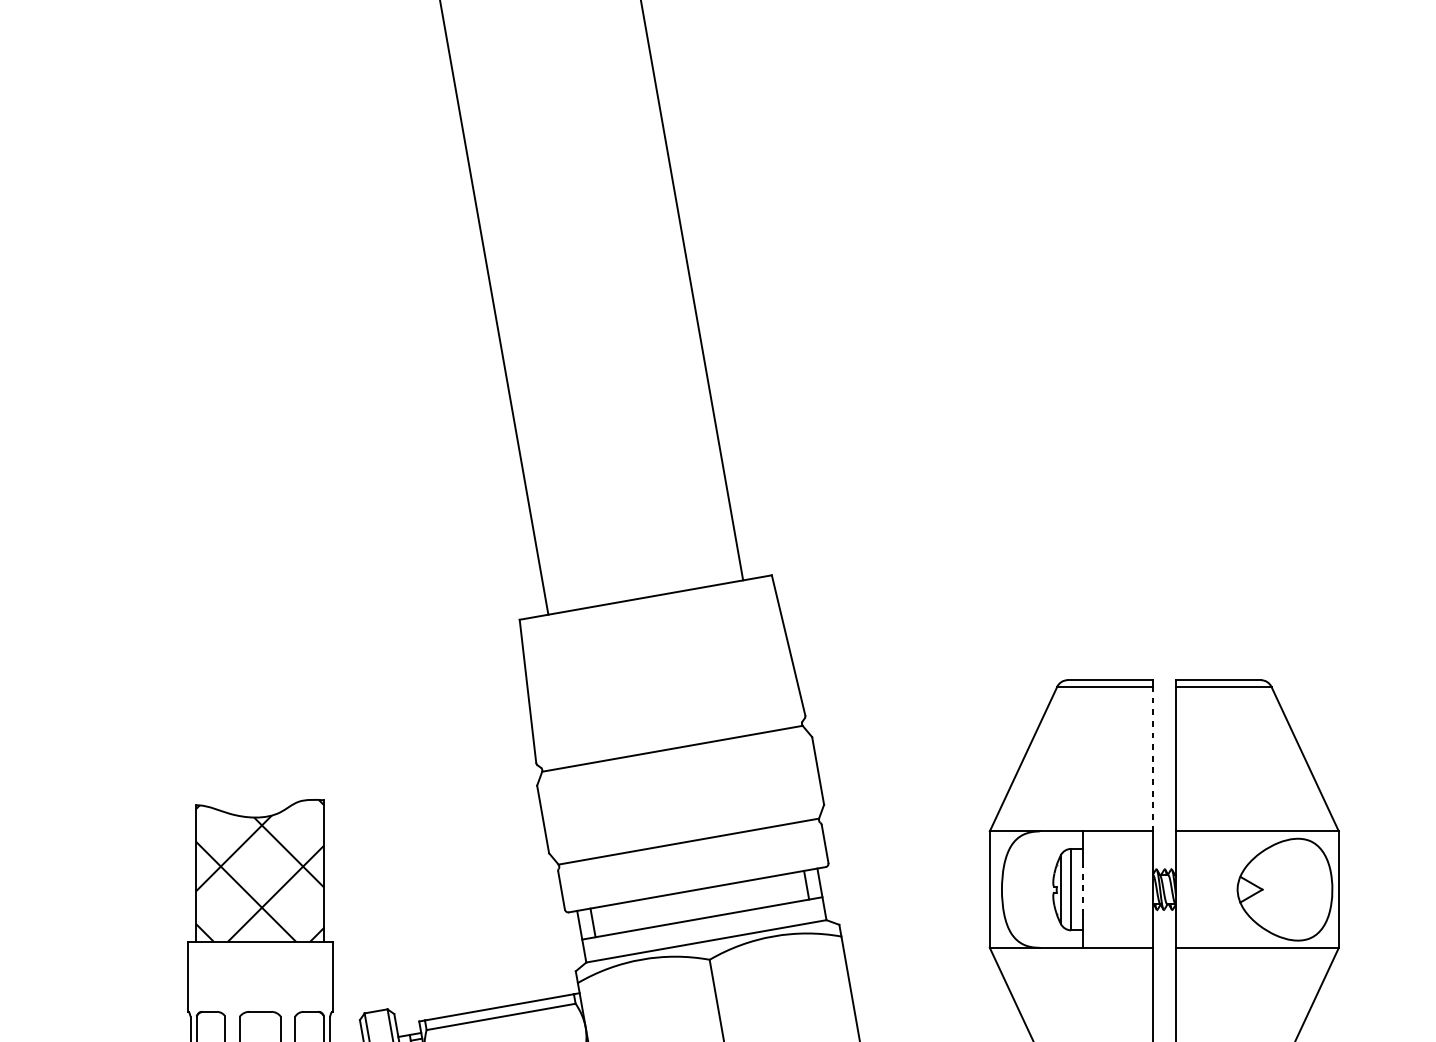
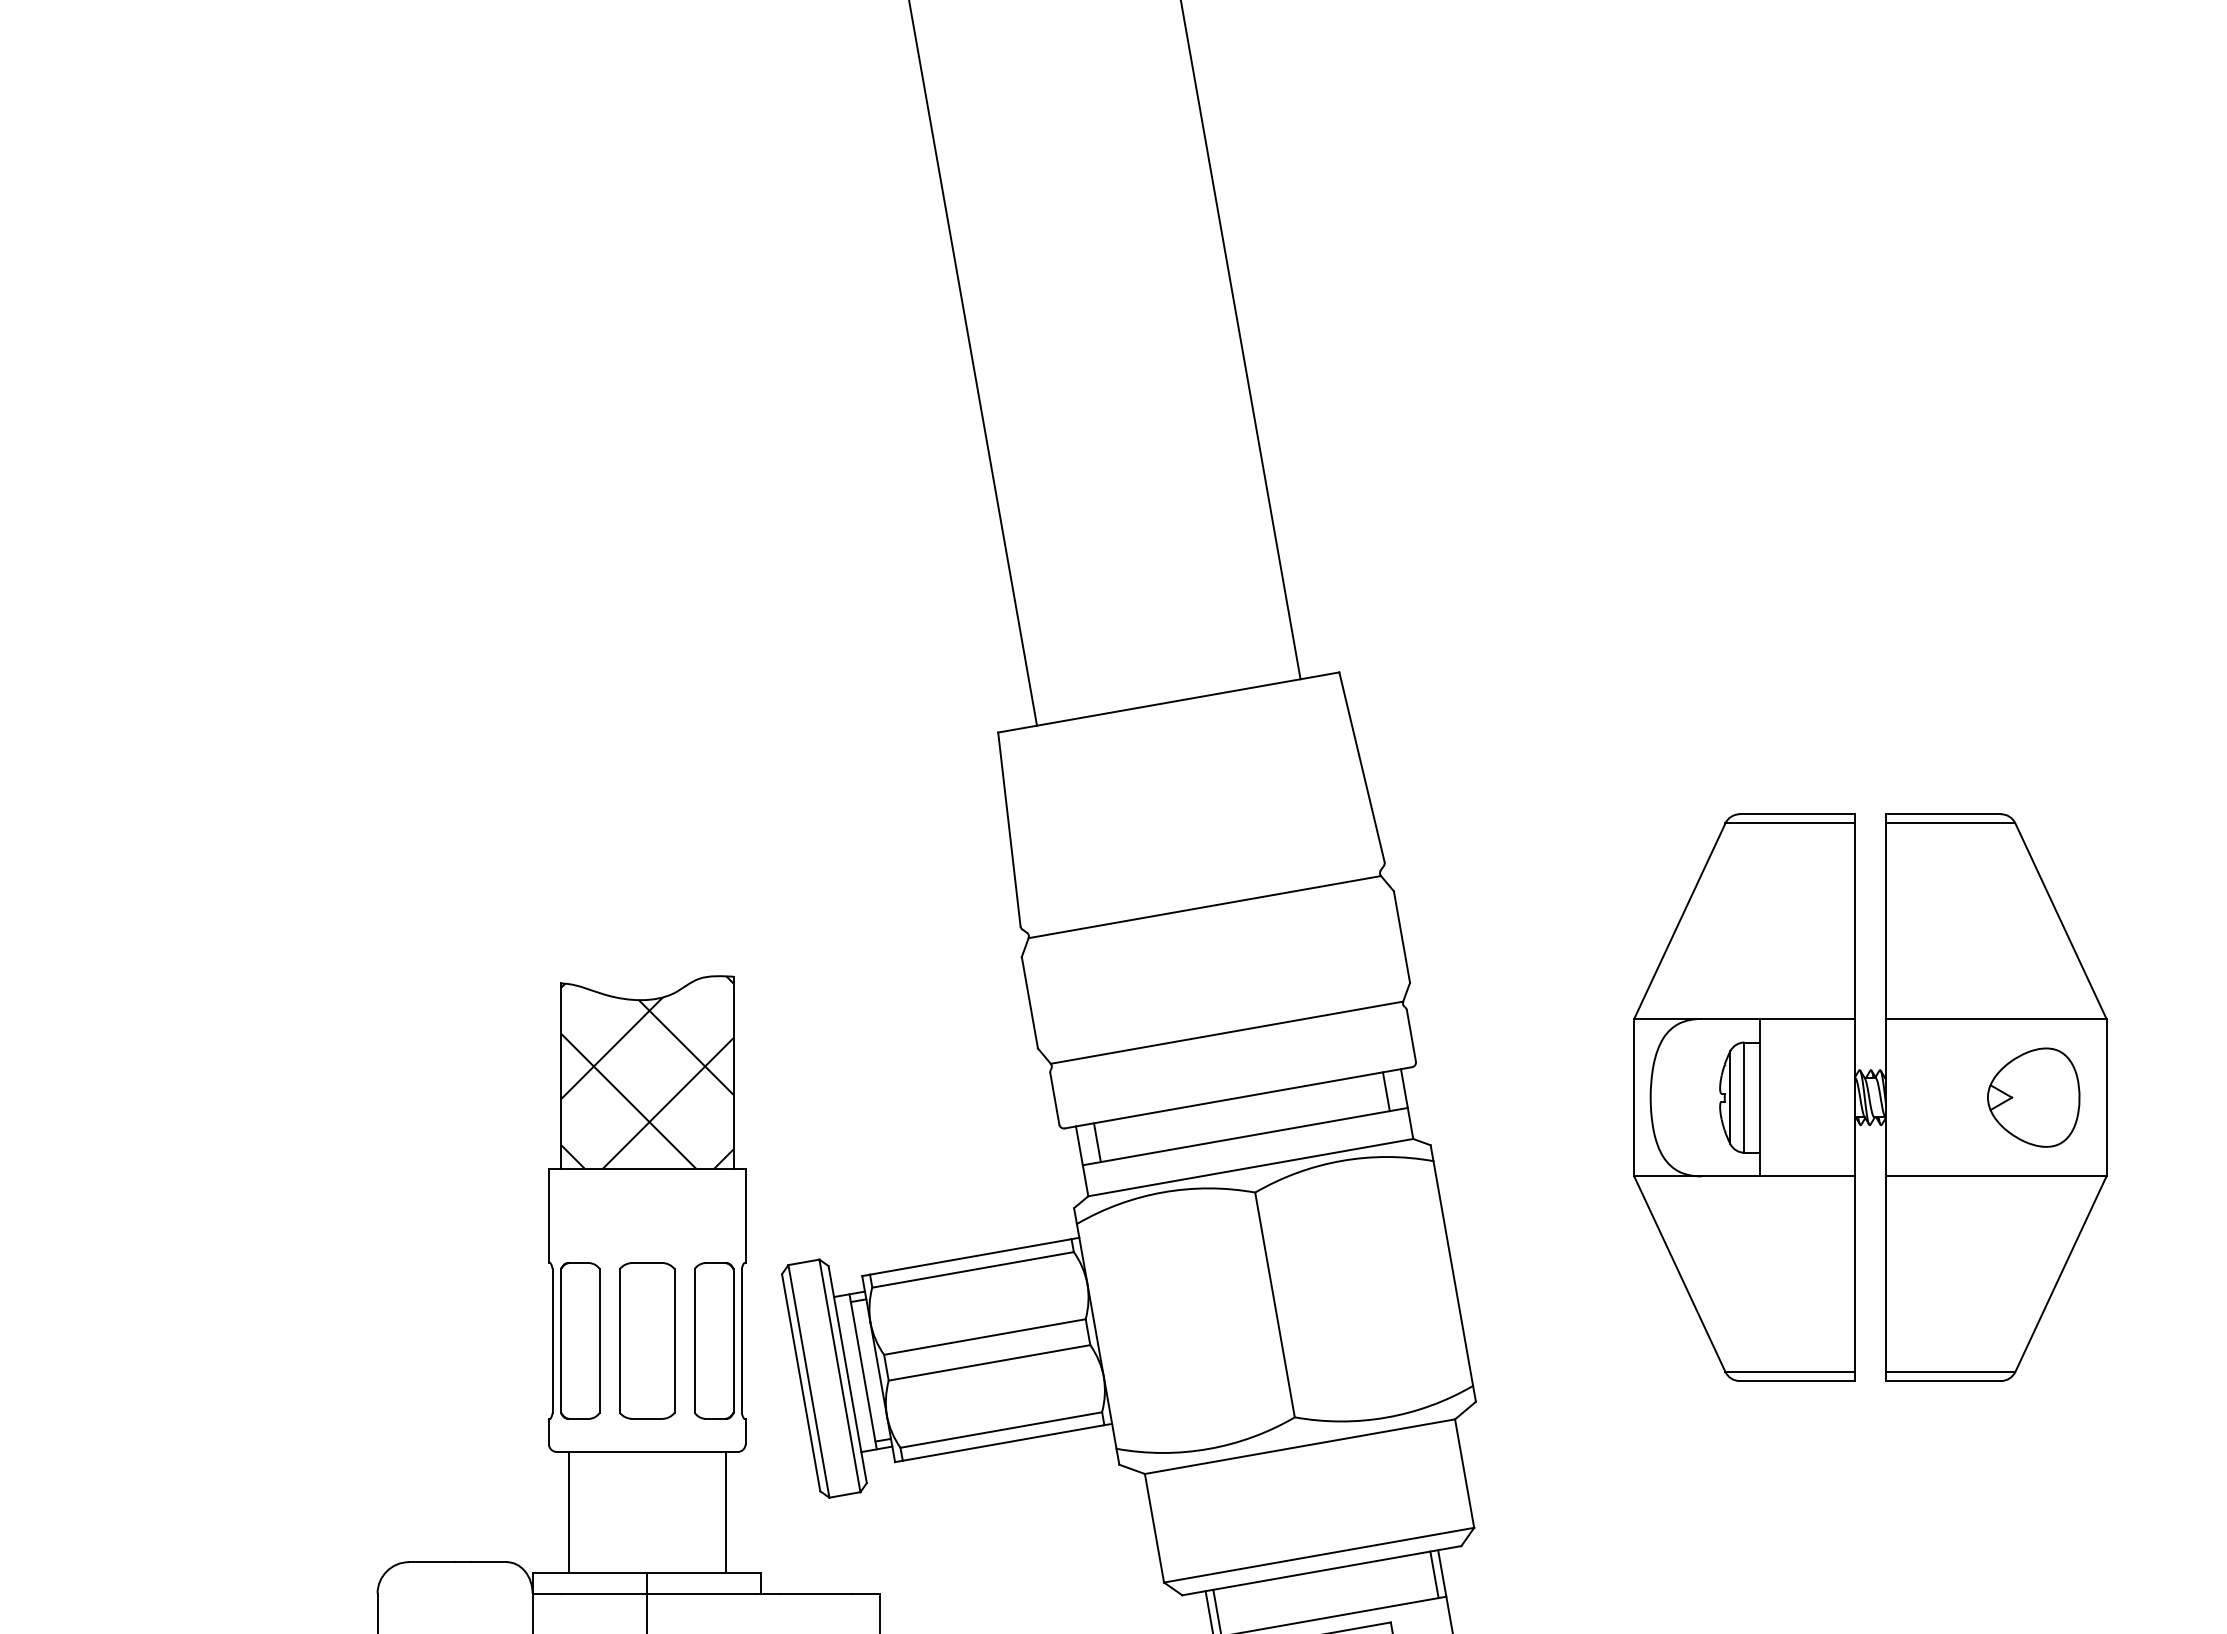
line: (1152, 759) -> (1854, 921), dashed -> solid
line: (1083, 889) -> (1760, 1097), dashed -> solid
part: (1284, 889) -> (2033, 1097), size x0.71

